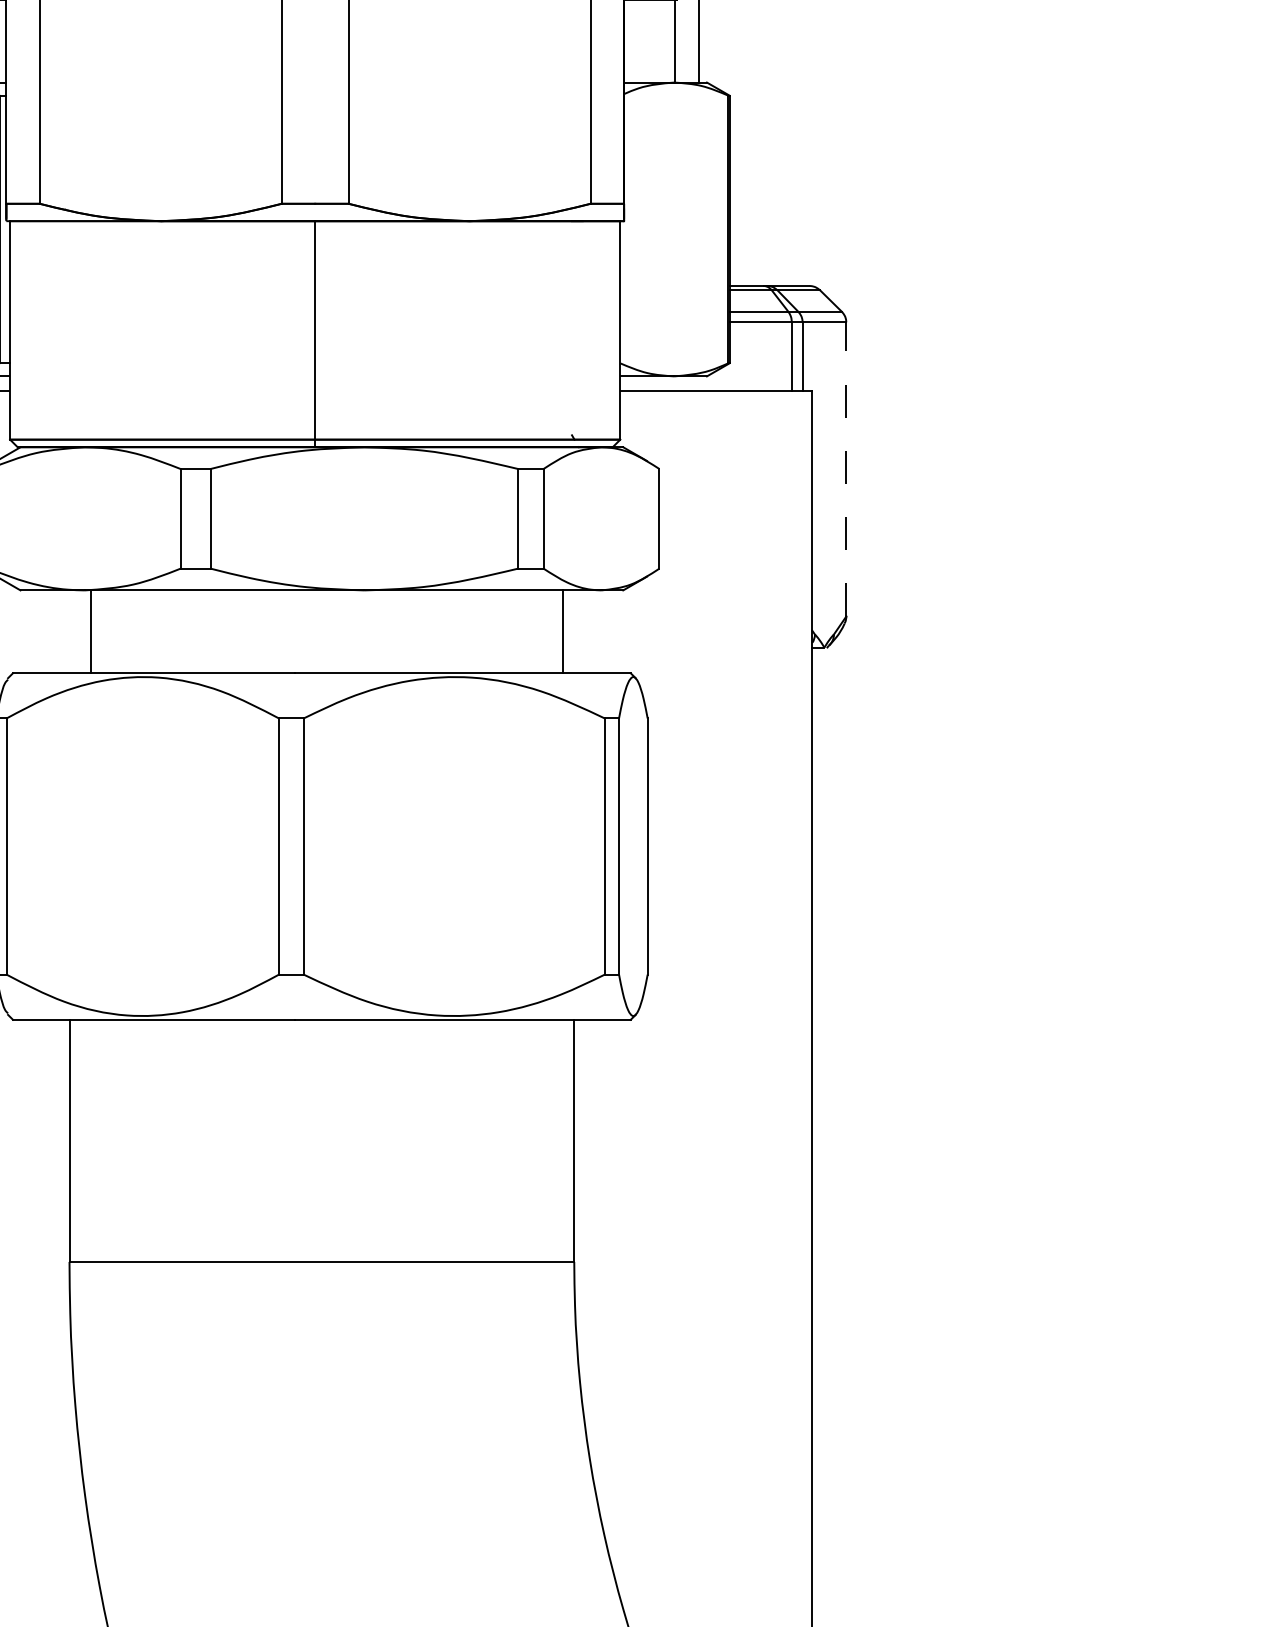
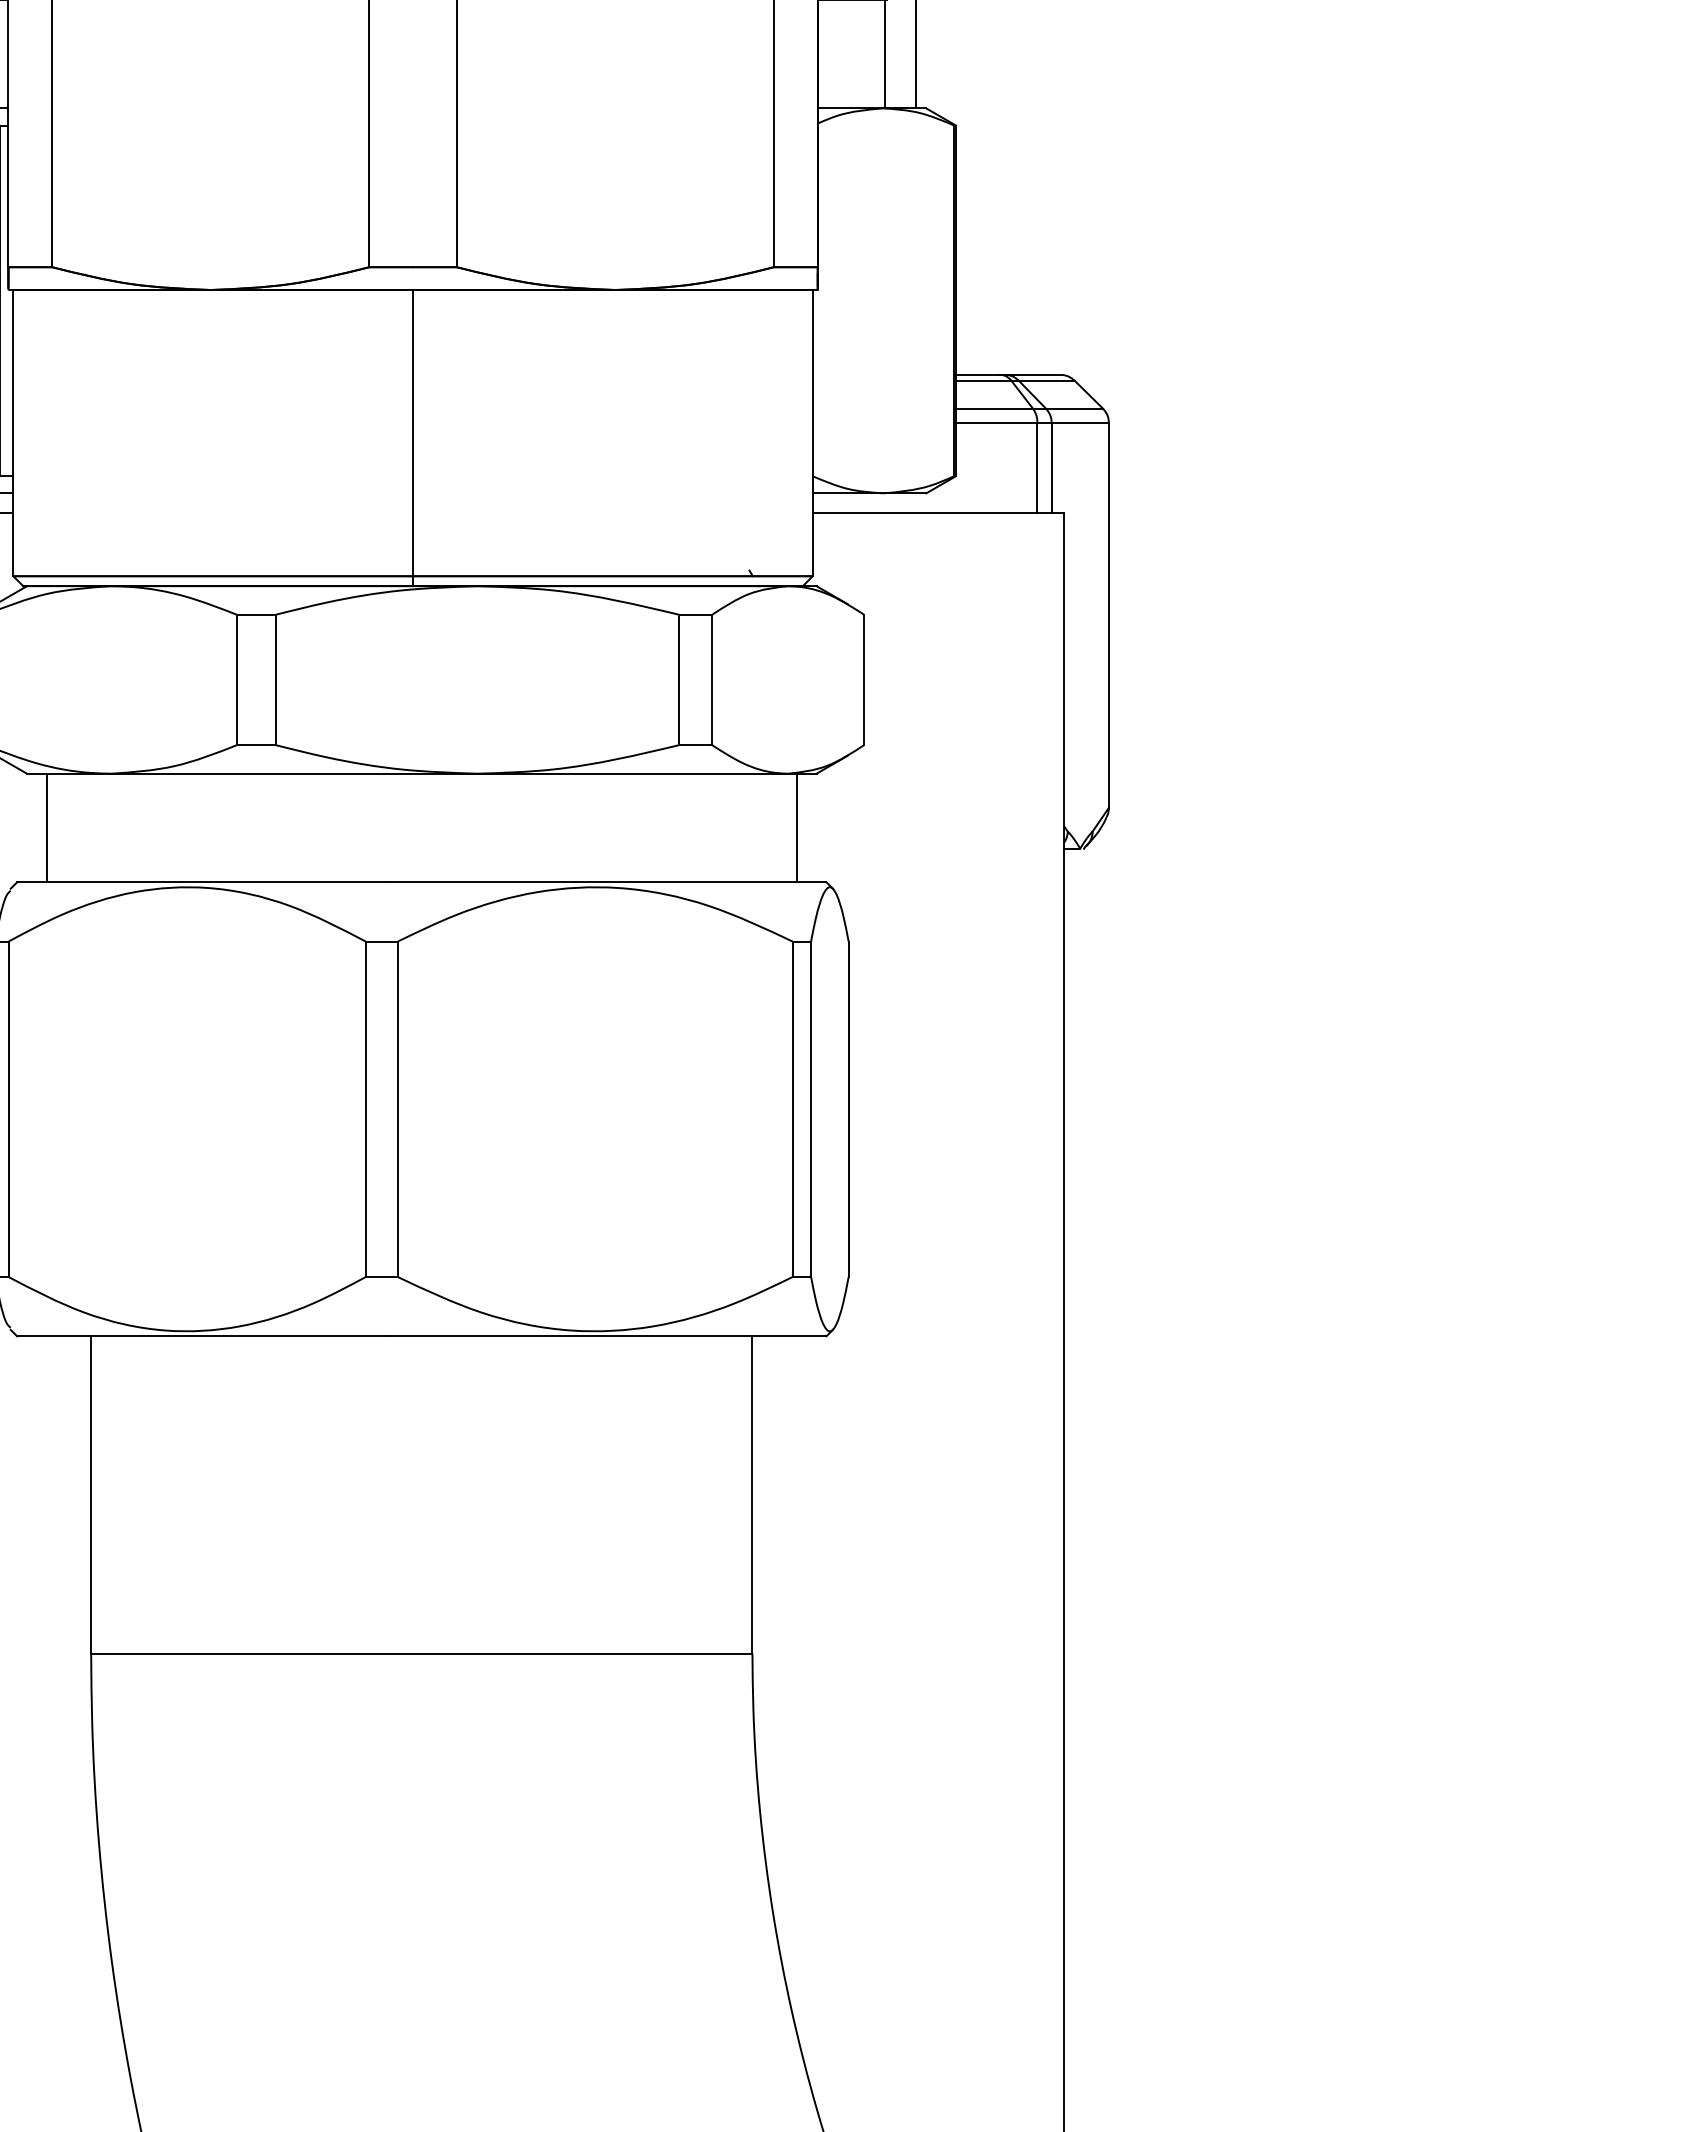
line: (846, 469) -> (1108, 615), dashed -> solid
line: (90, 631) -> (46, 827), moved
line: (562, 631) -> (796, 827), moved

